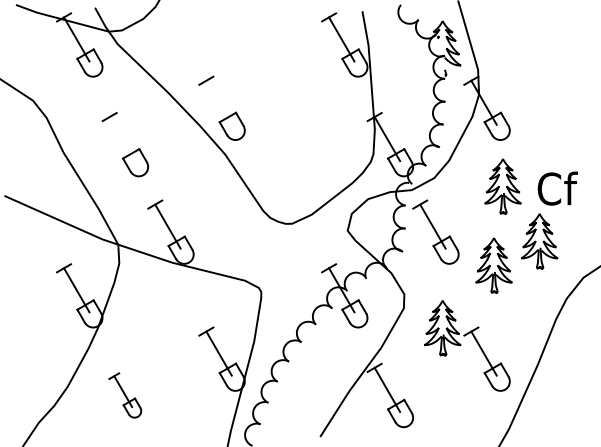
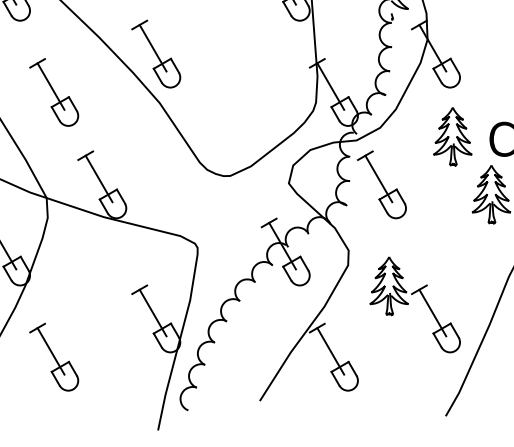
line: (218, 102) -> (152, 47), added
line: (122, 139) -> (51, 87), added
part: (493, 265) -> (442, 220), removed
part: (124, 395) -> (53, 357), size x1.43

